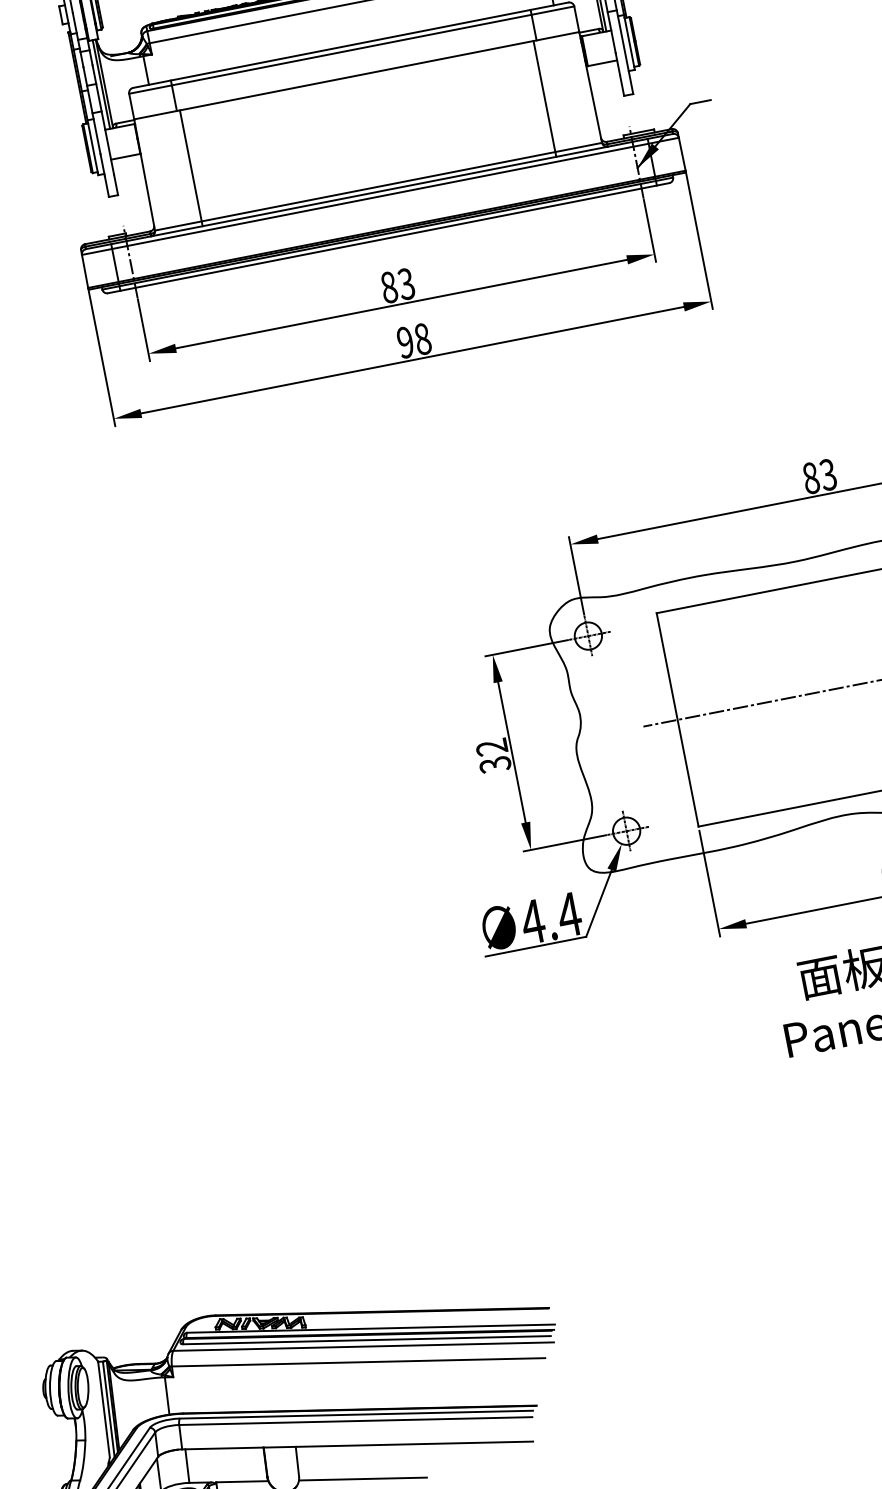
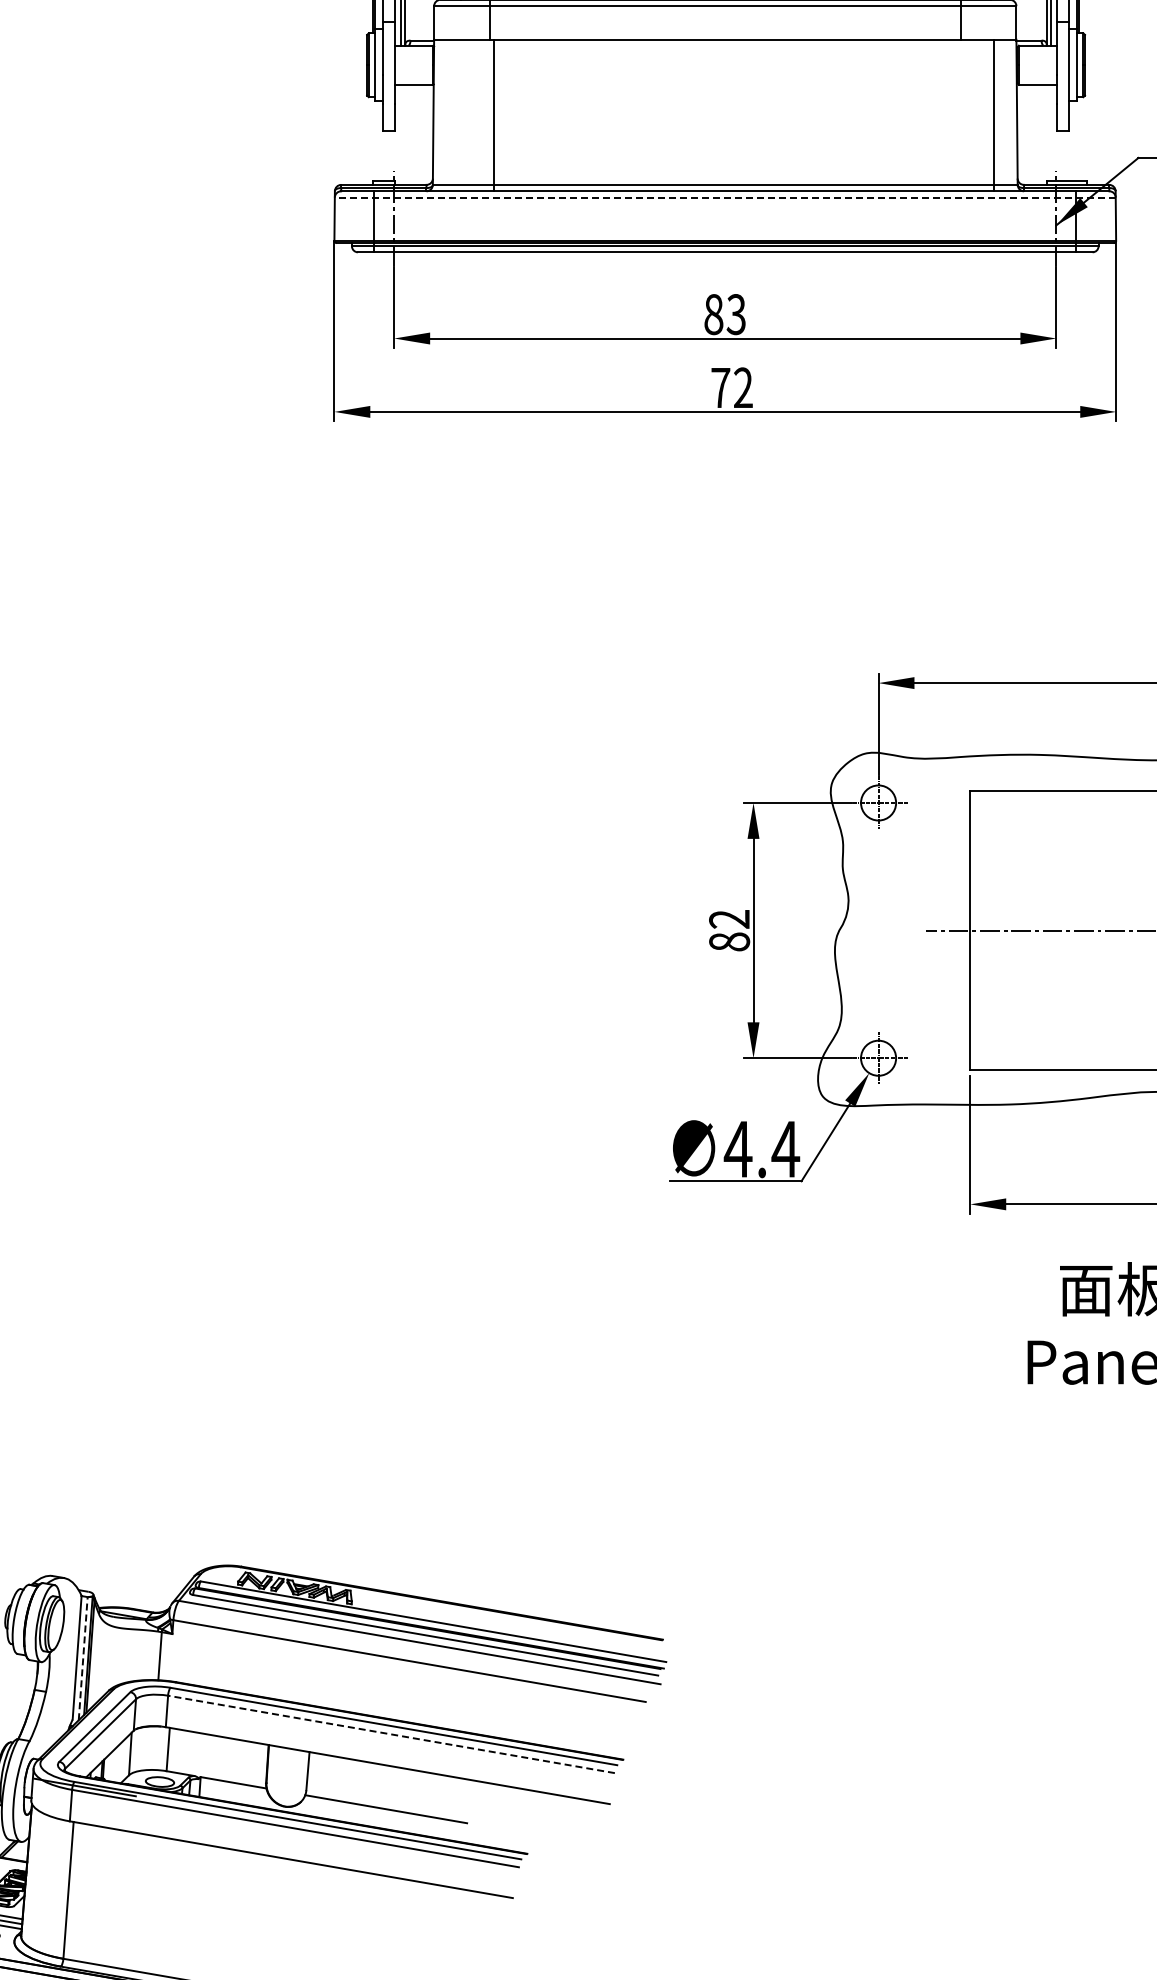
line: (544, 98) -> (993, 115), moved
line: (379, 196) -> (724, 197), solid -> dashed
text: (413, 340) -> (731, 387), 98 -> 72
text: (495, 764) -> (729, 941), 32 -> 82
line: (108, 1409) -> (83, 1658), solid -> dashed
line: (355, 1421) -> (391, 1734), solid -> dashed

